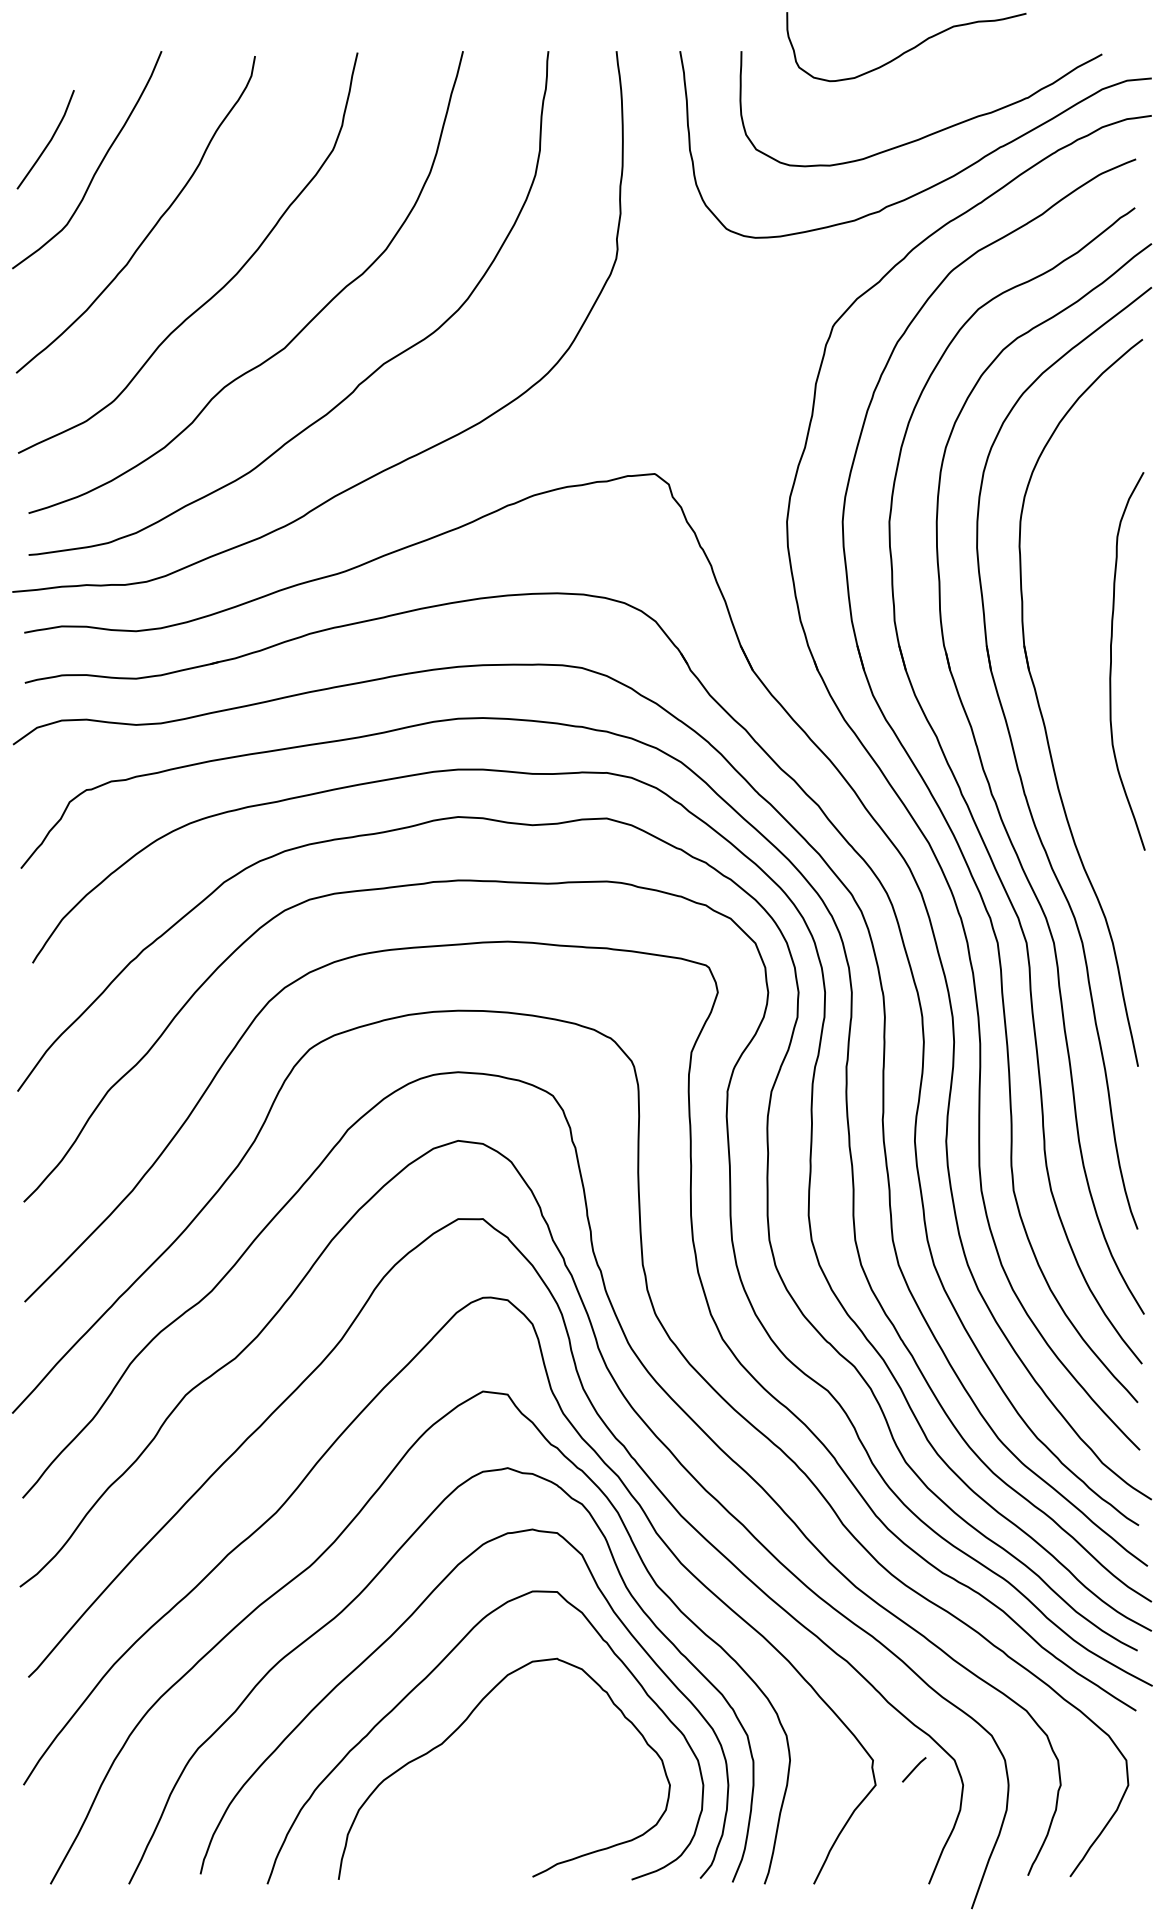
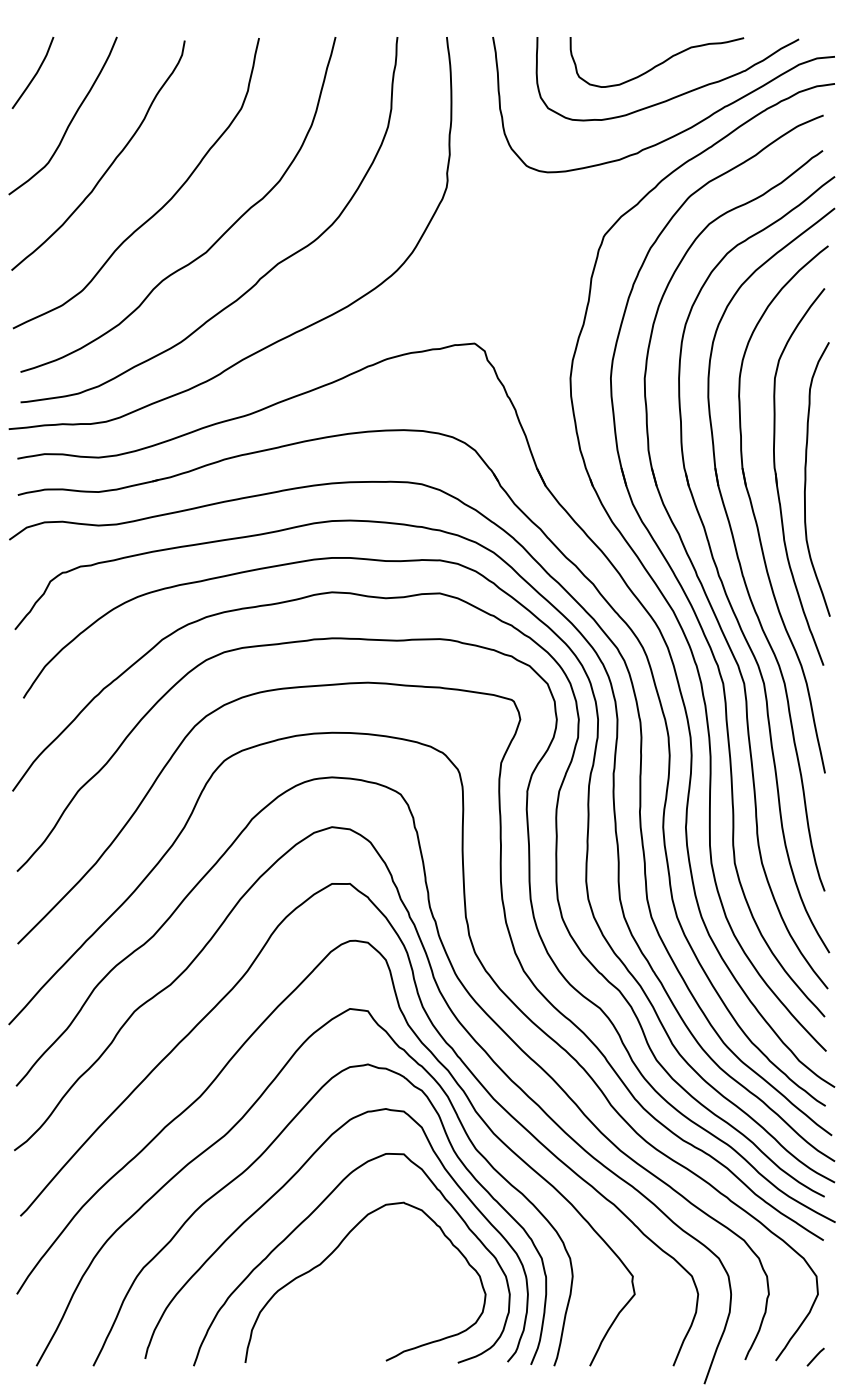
curve: (908, 49) -> (658, 64), moved
curve: (48, 141) -> (34, 74), moved
part: (1072, 663) -> (777, 481), added
line: (914, 1769) -> (815, 1356), moved

